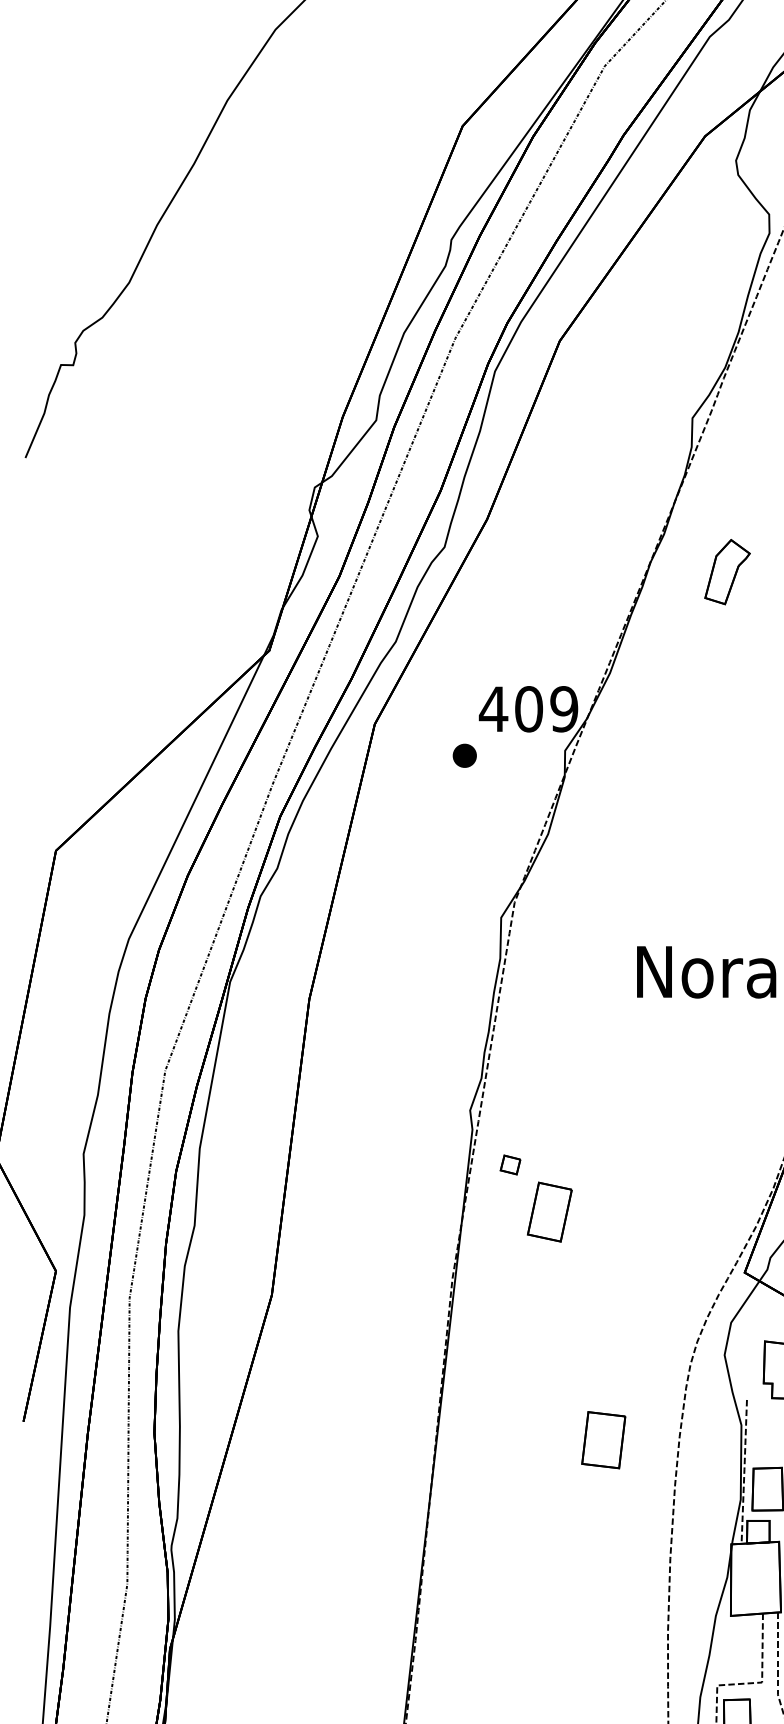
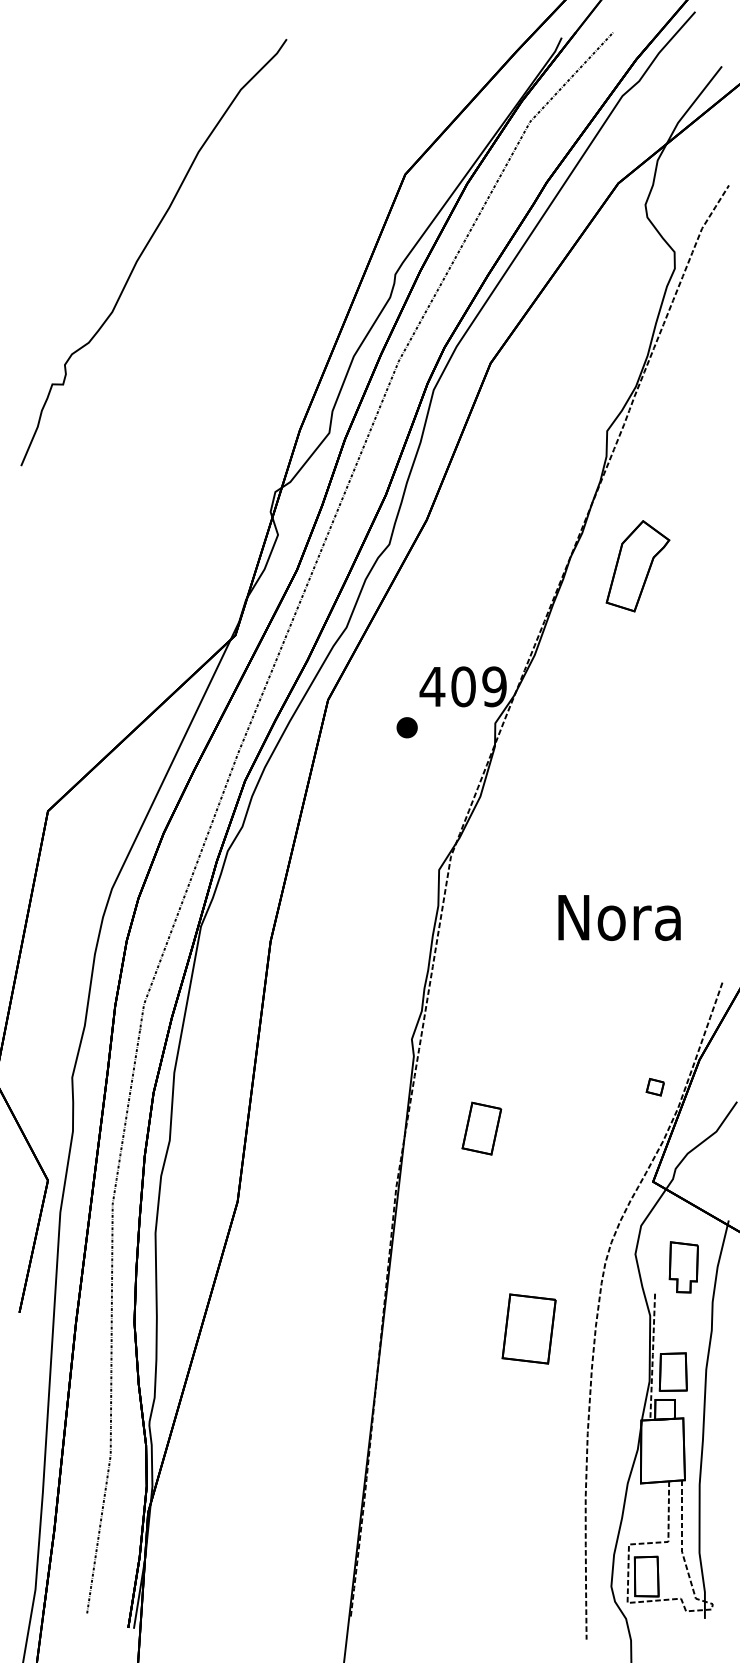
part: (726, 572) -> (637, 566), size x1.6
part: (509, 1165) -> (654, 1087), moved
part: (604, 1439) -> (529, 1328), size x1.4

